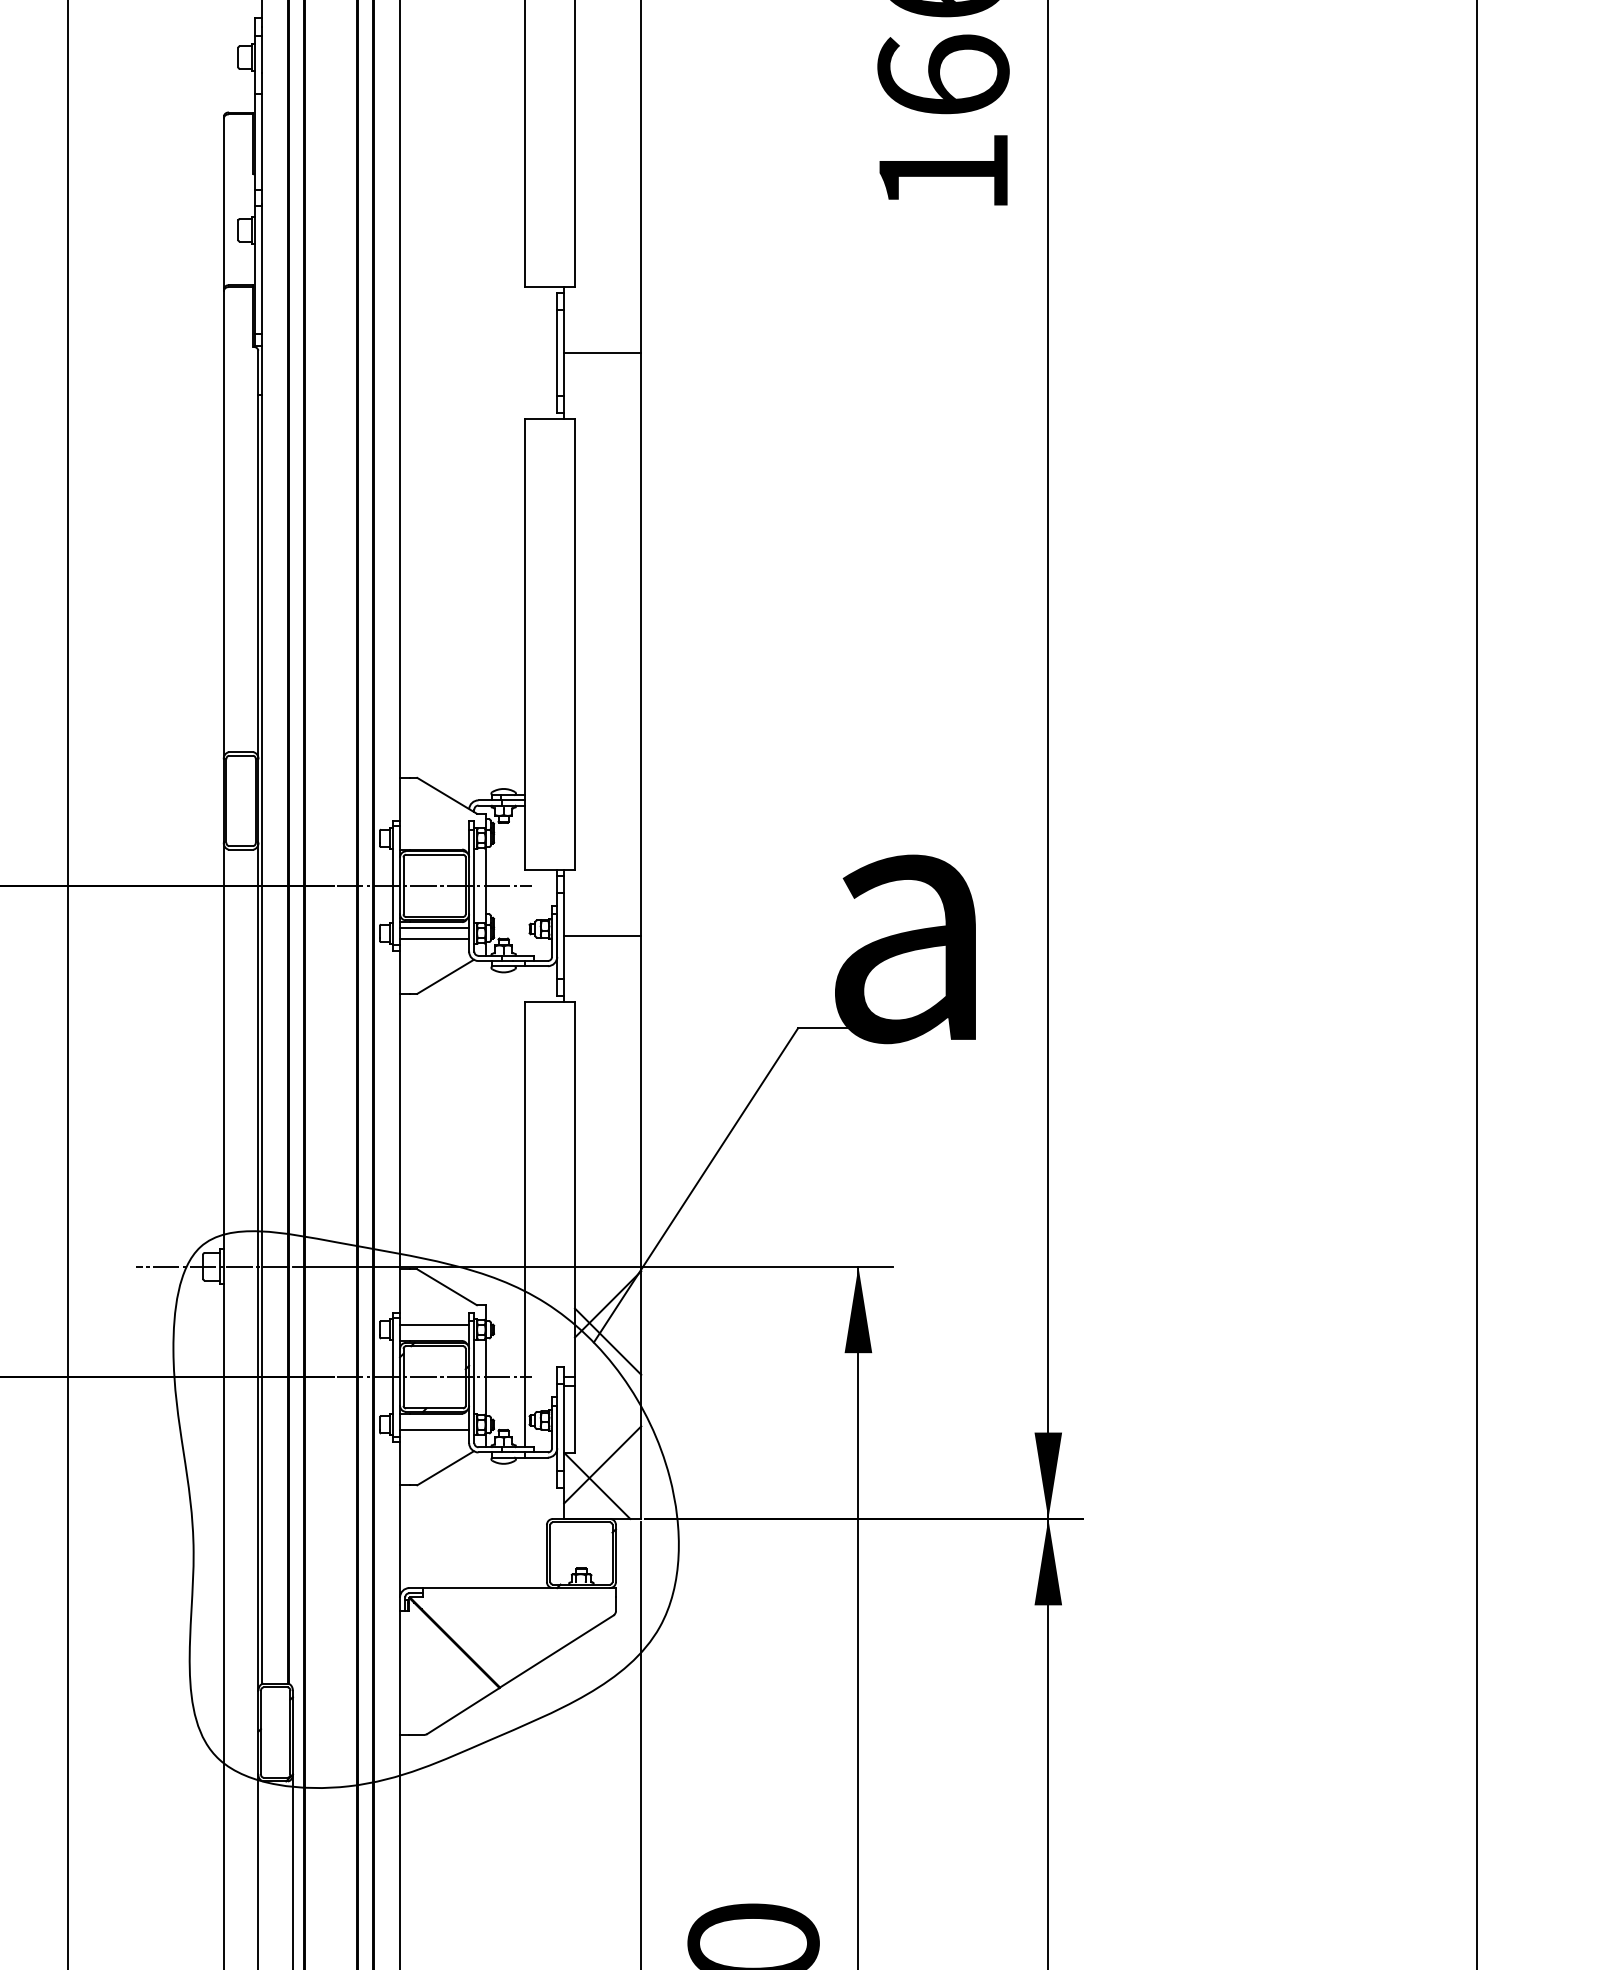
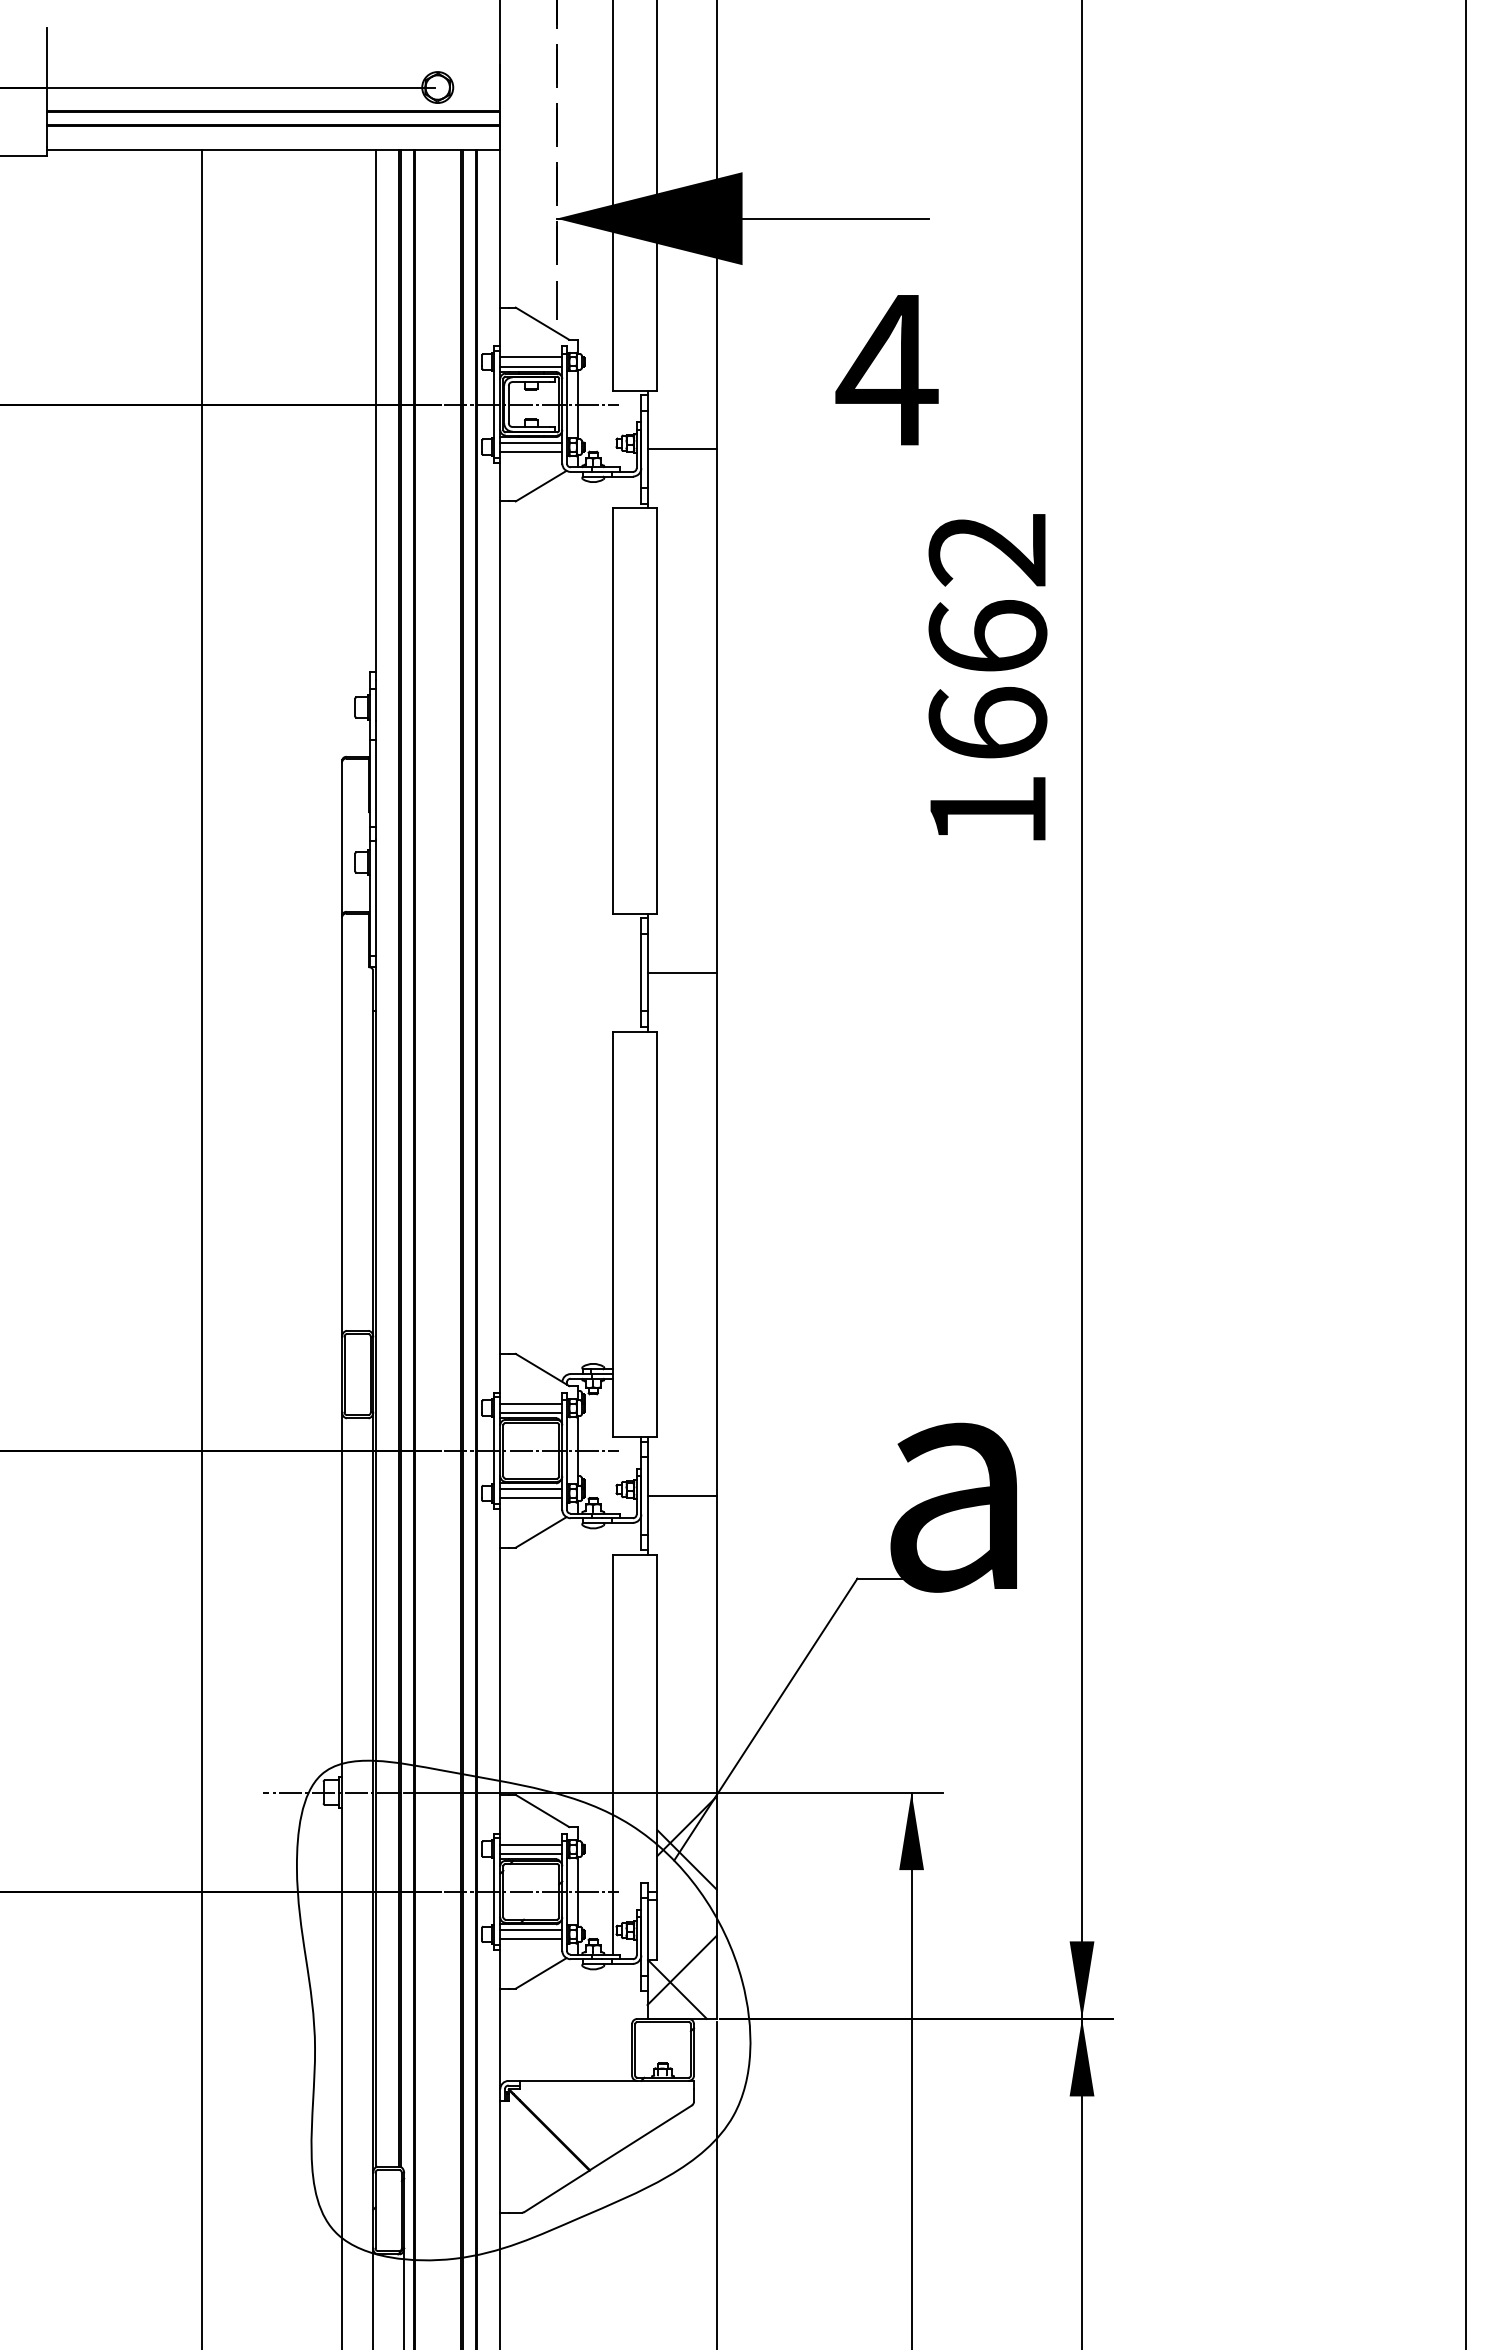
line: (434, 833) -> (531, 1403), added
line: (434, 843) -> (531, 1412), added
line: (434, 1334) -> (531, 1853), added
line: (434, 1419) -> (531, 1929), added

